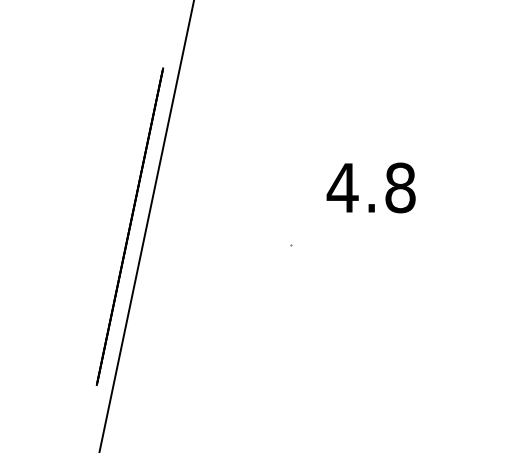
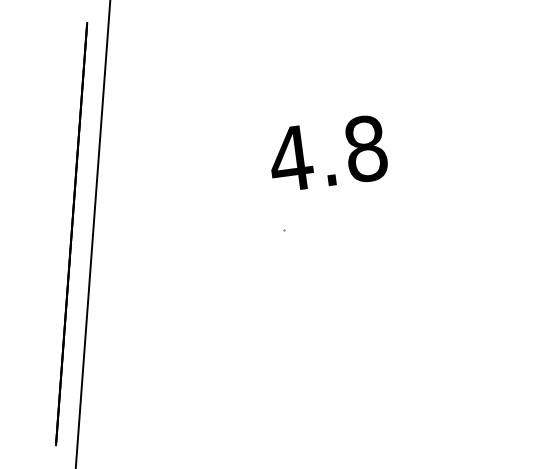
text: (370, 187) -> (326, 153), moved

